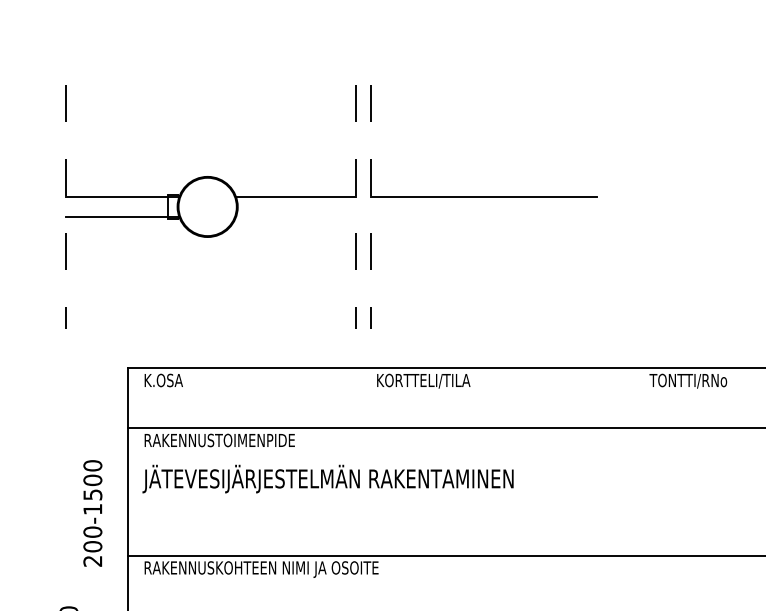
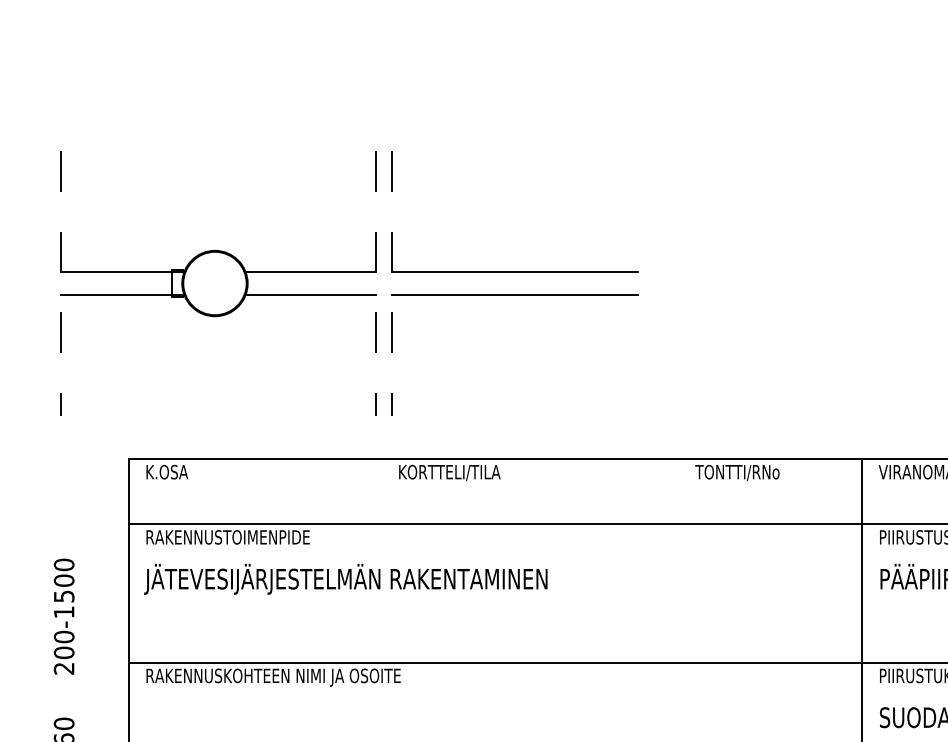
line: (295, 217) -> (310, 294), added
line: (484, 217) -> (515, 294), added
text: (92, 513) -> (63, 616), moved

